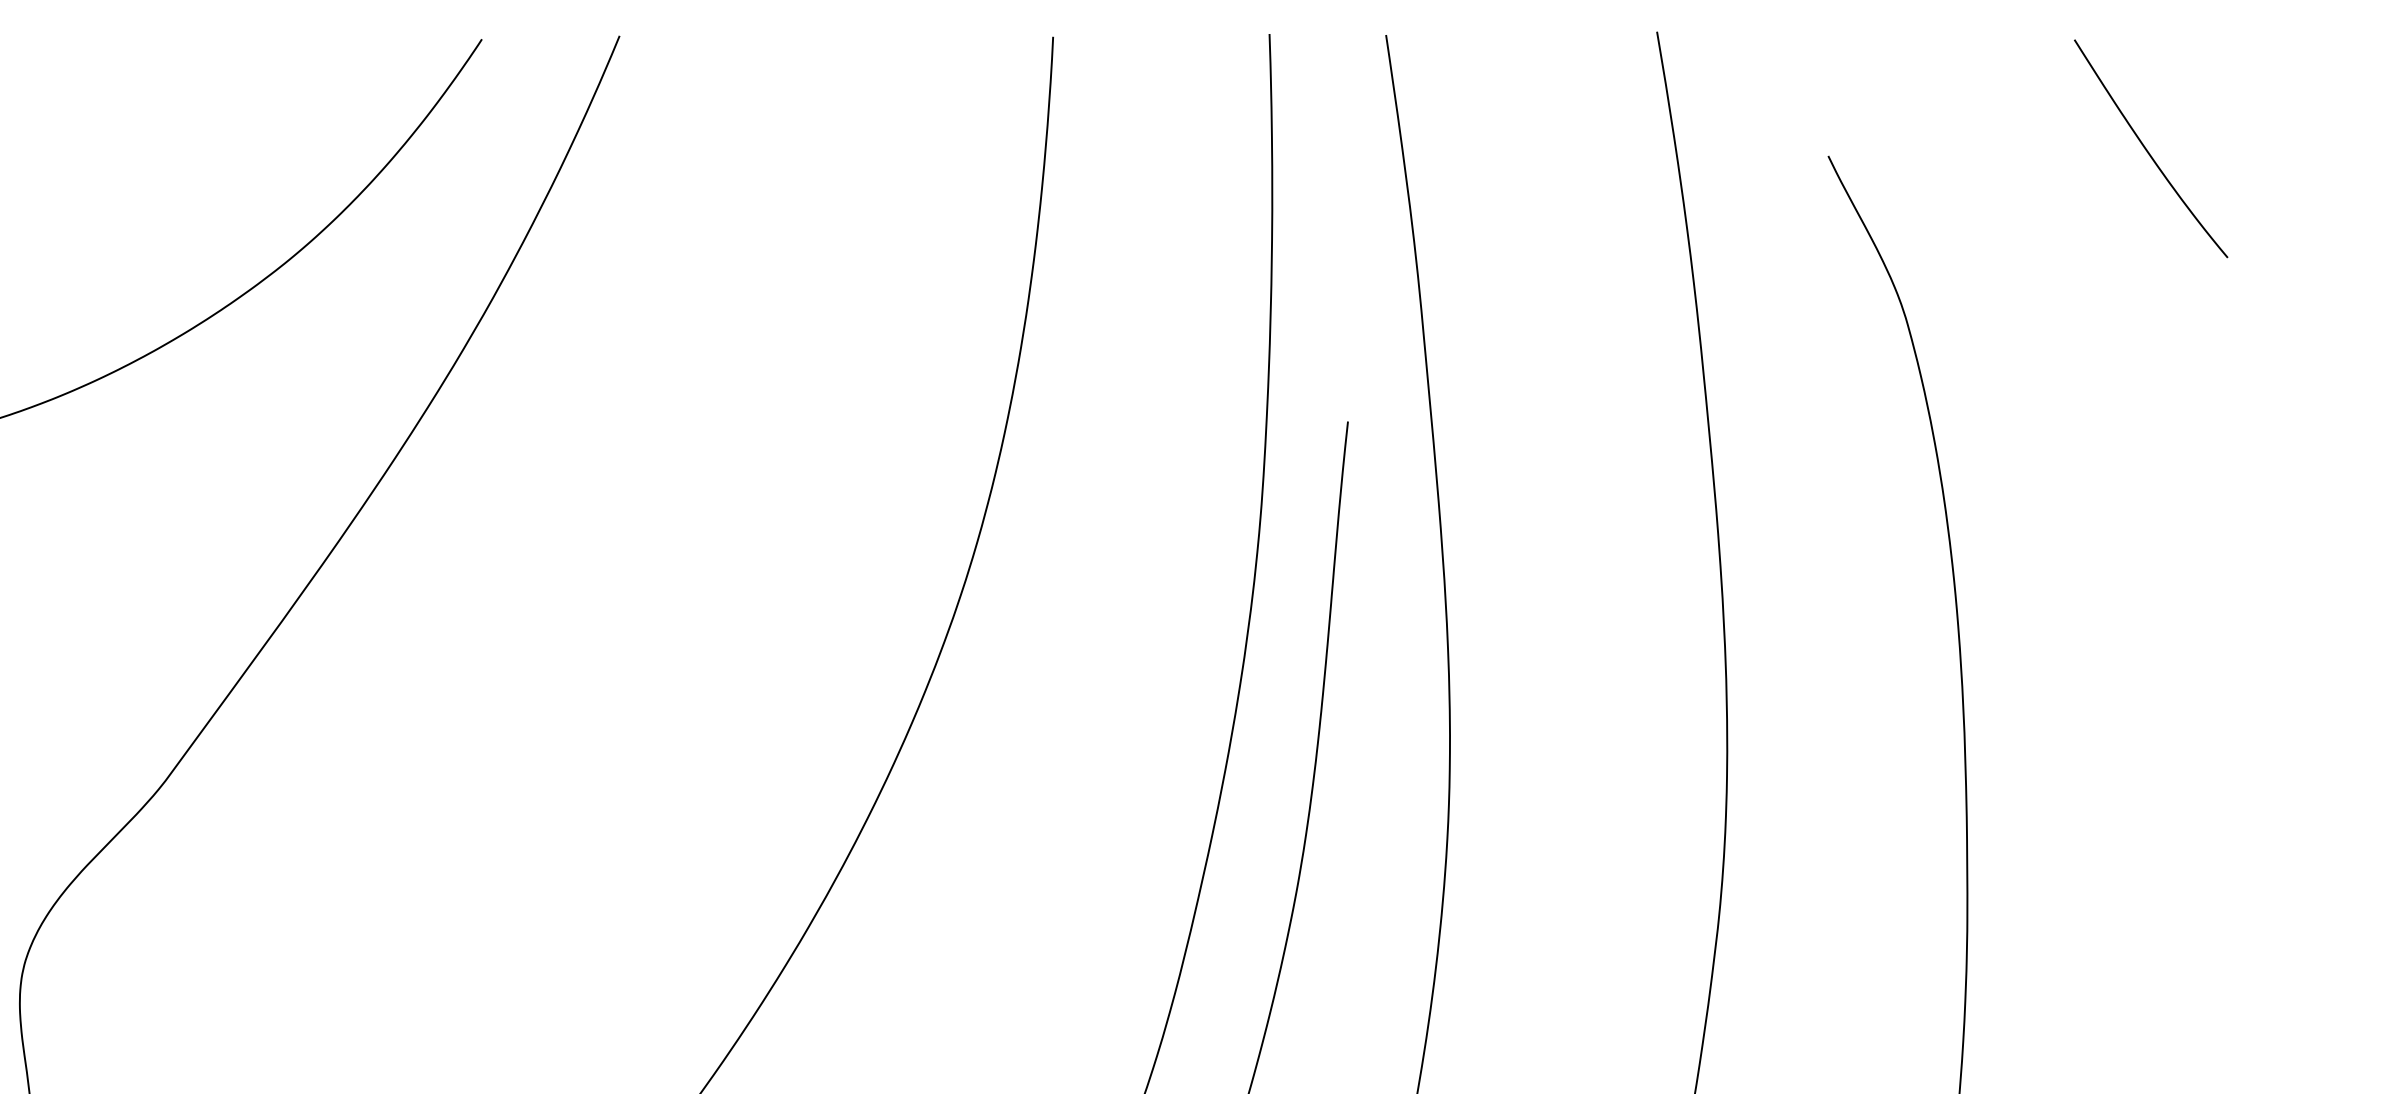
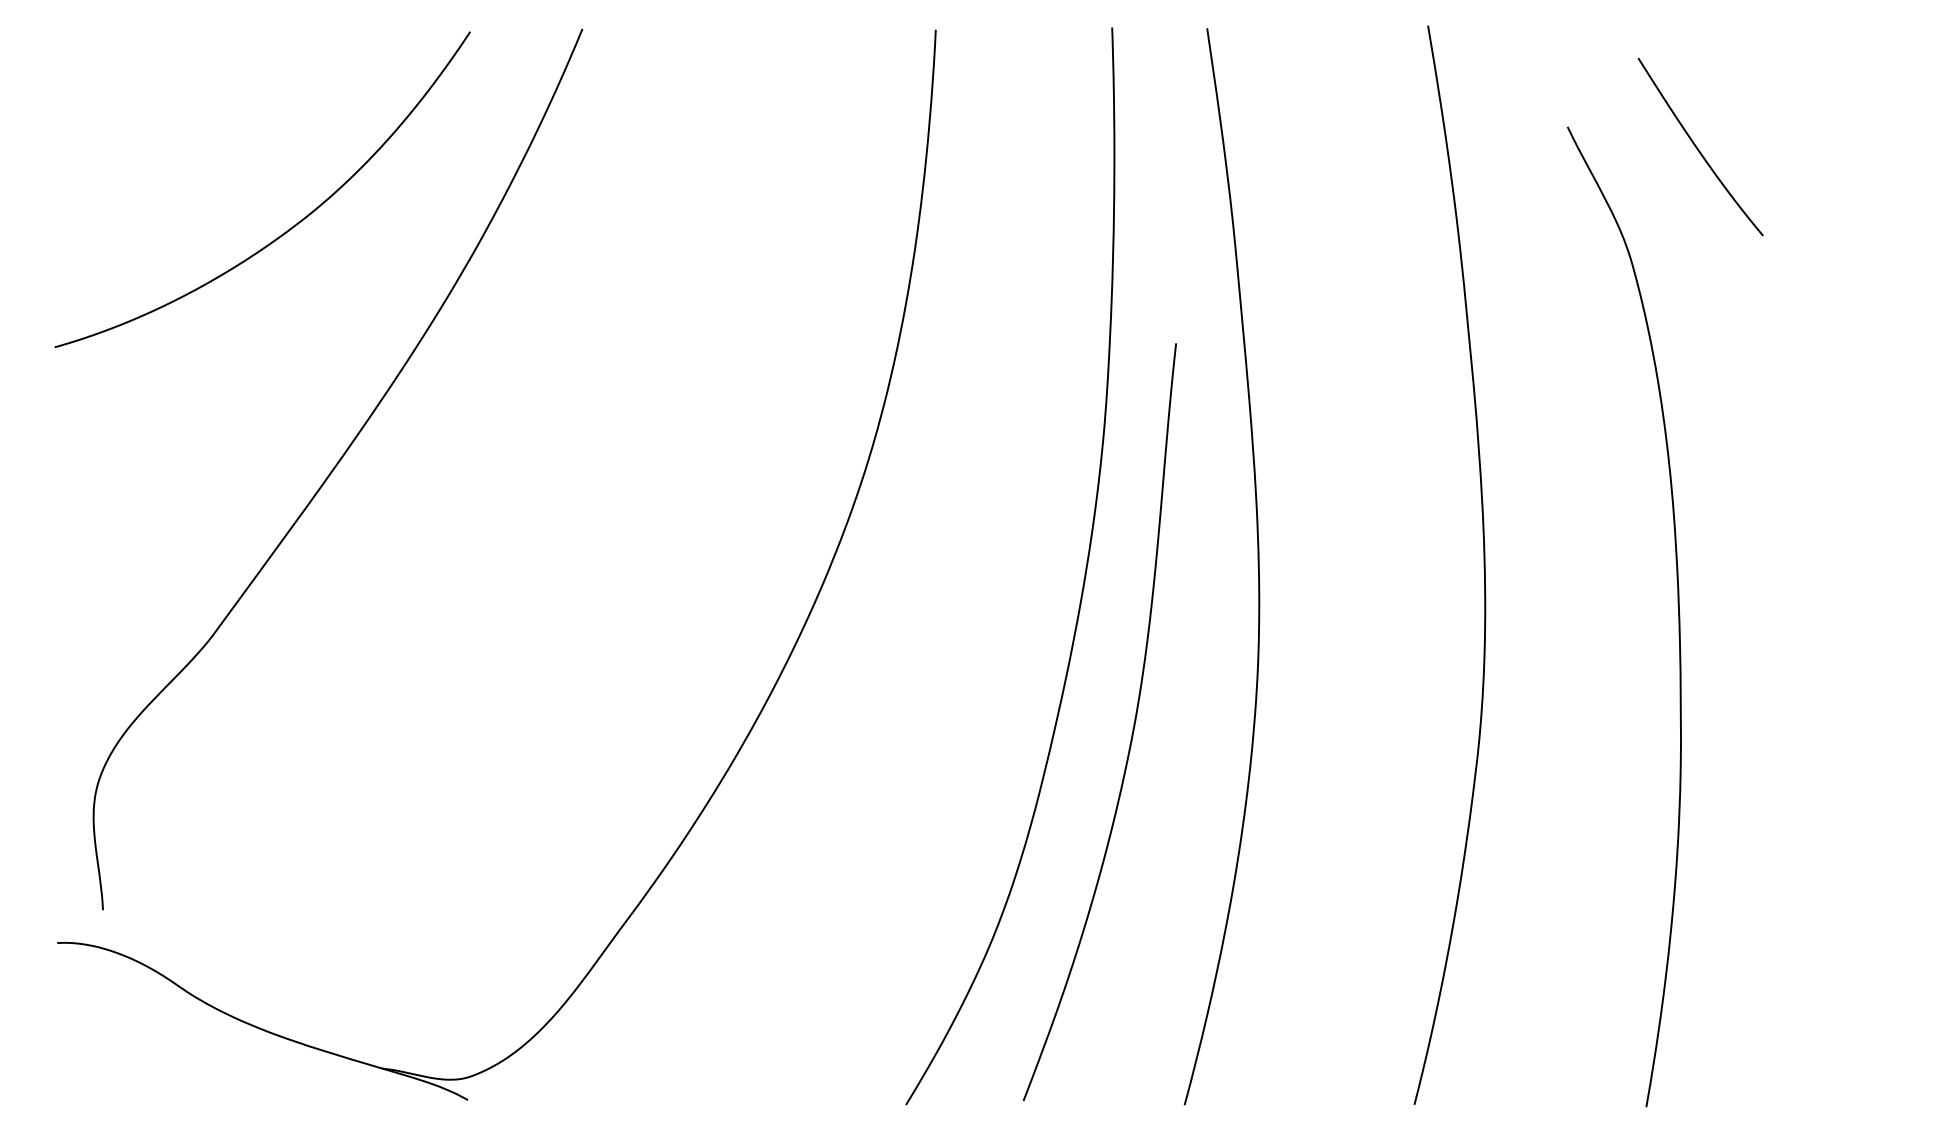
curve: (2148, 150) -> (1698, 148), moved

